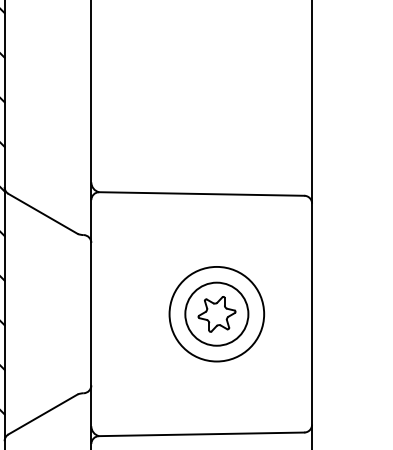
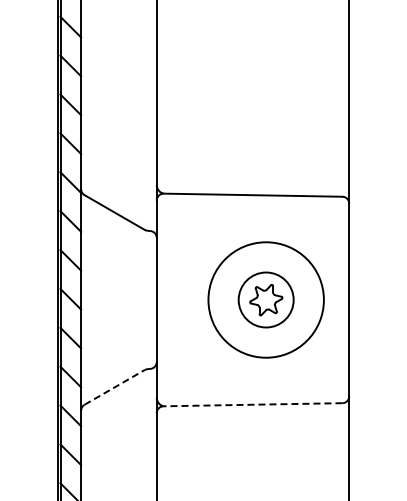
circle: (216, 313) -> (265, 299), size x1.4
line: (42, 414) -> (114, 387), solid -> dashed
line: (201, 434) -> (252, 404), solid -> dashed

